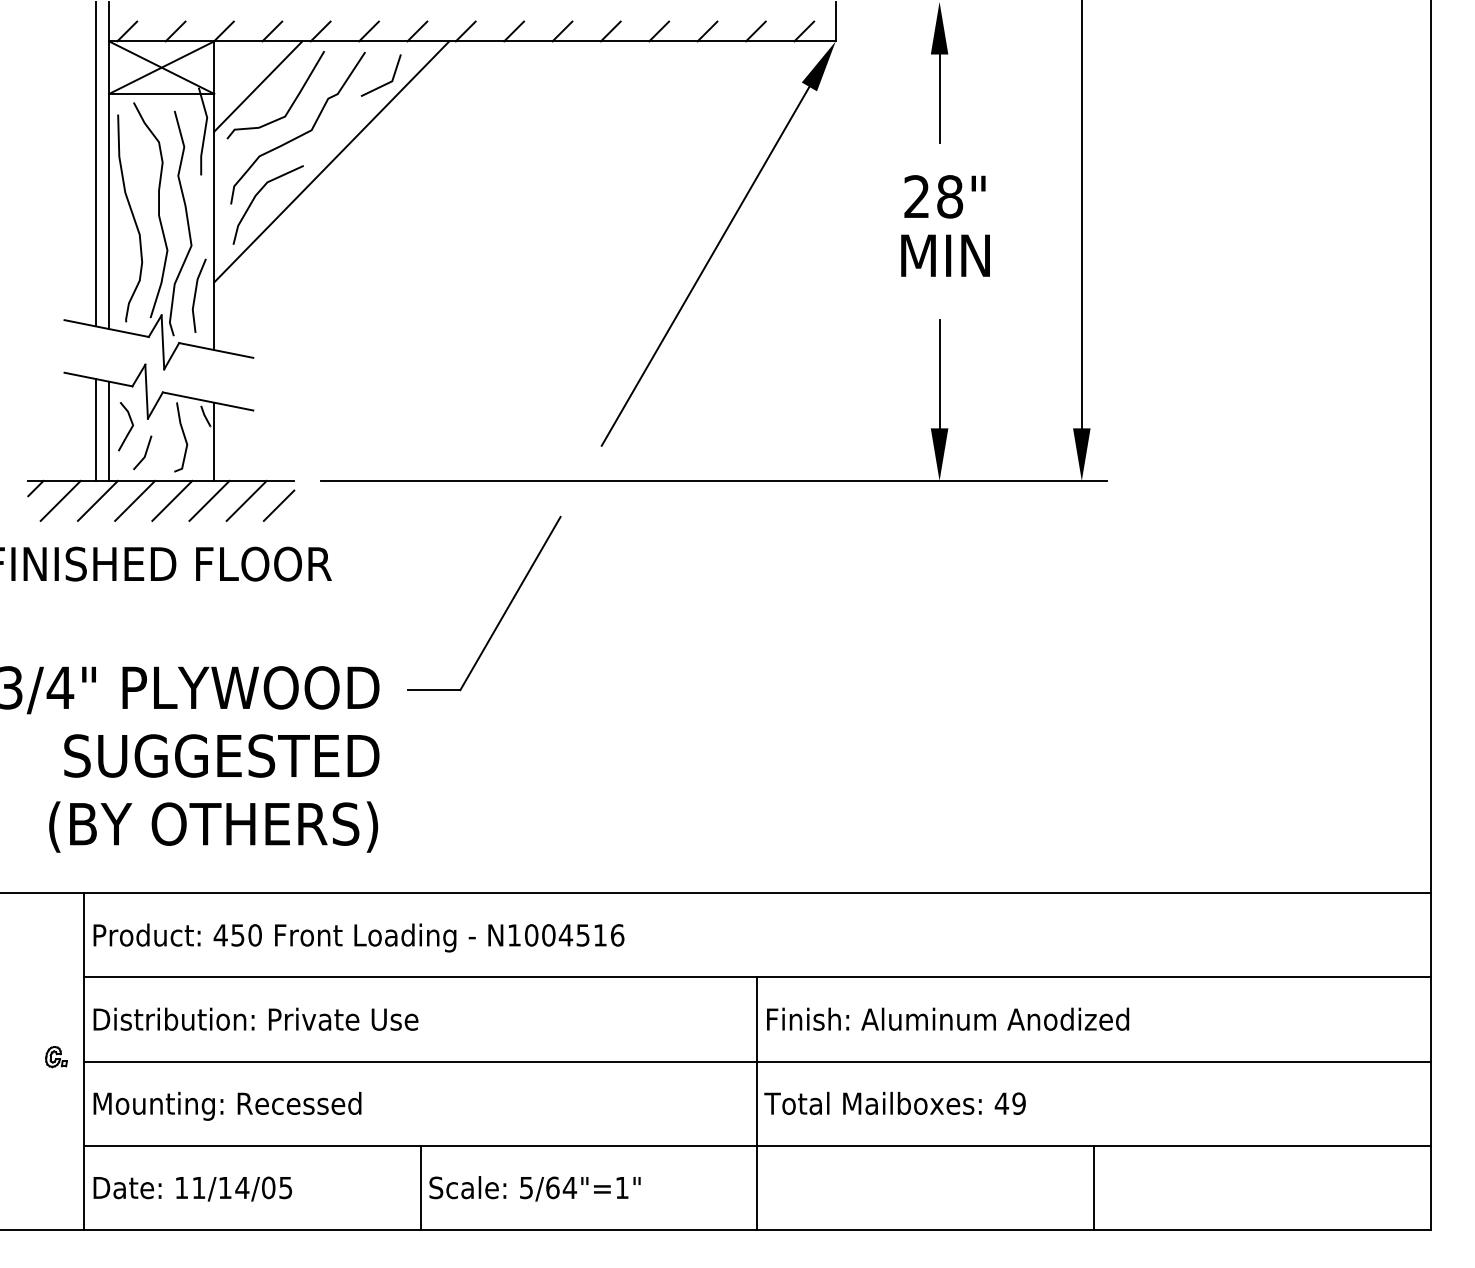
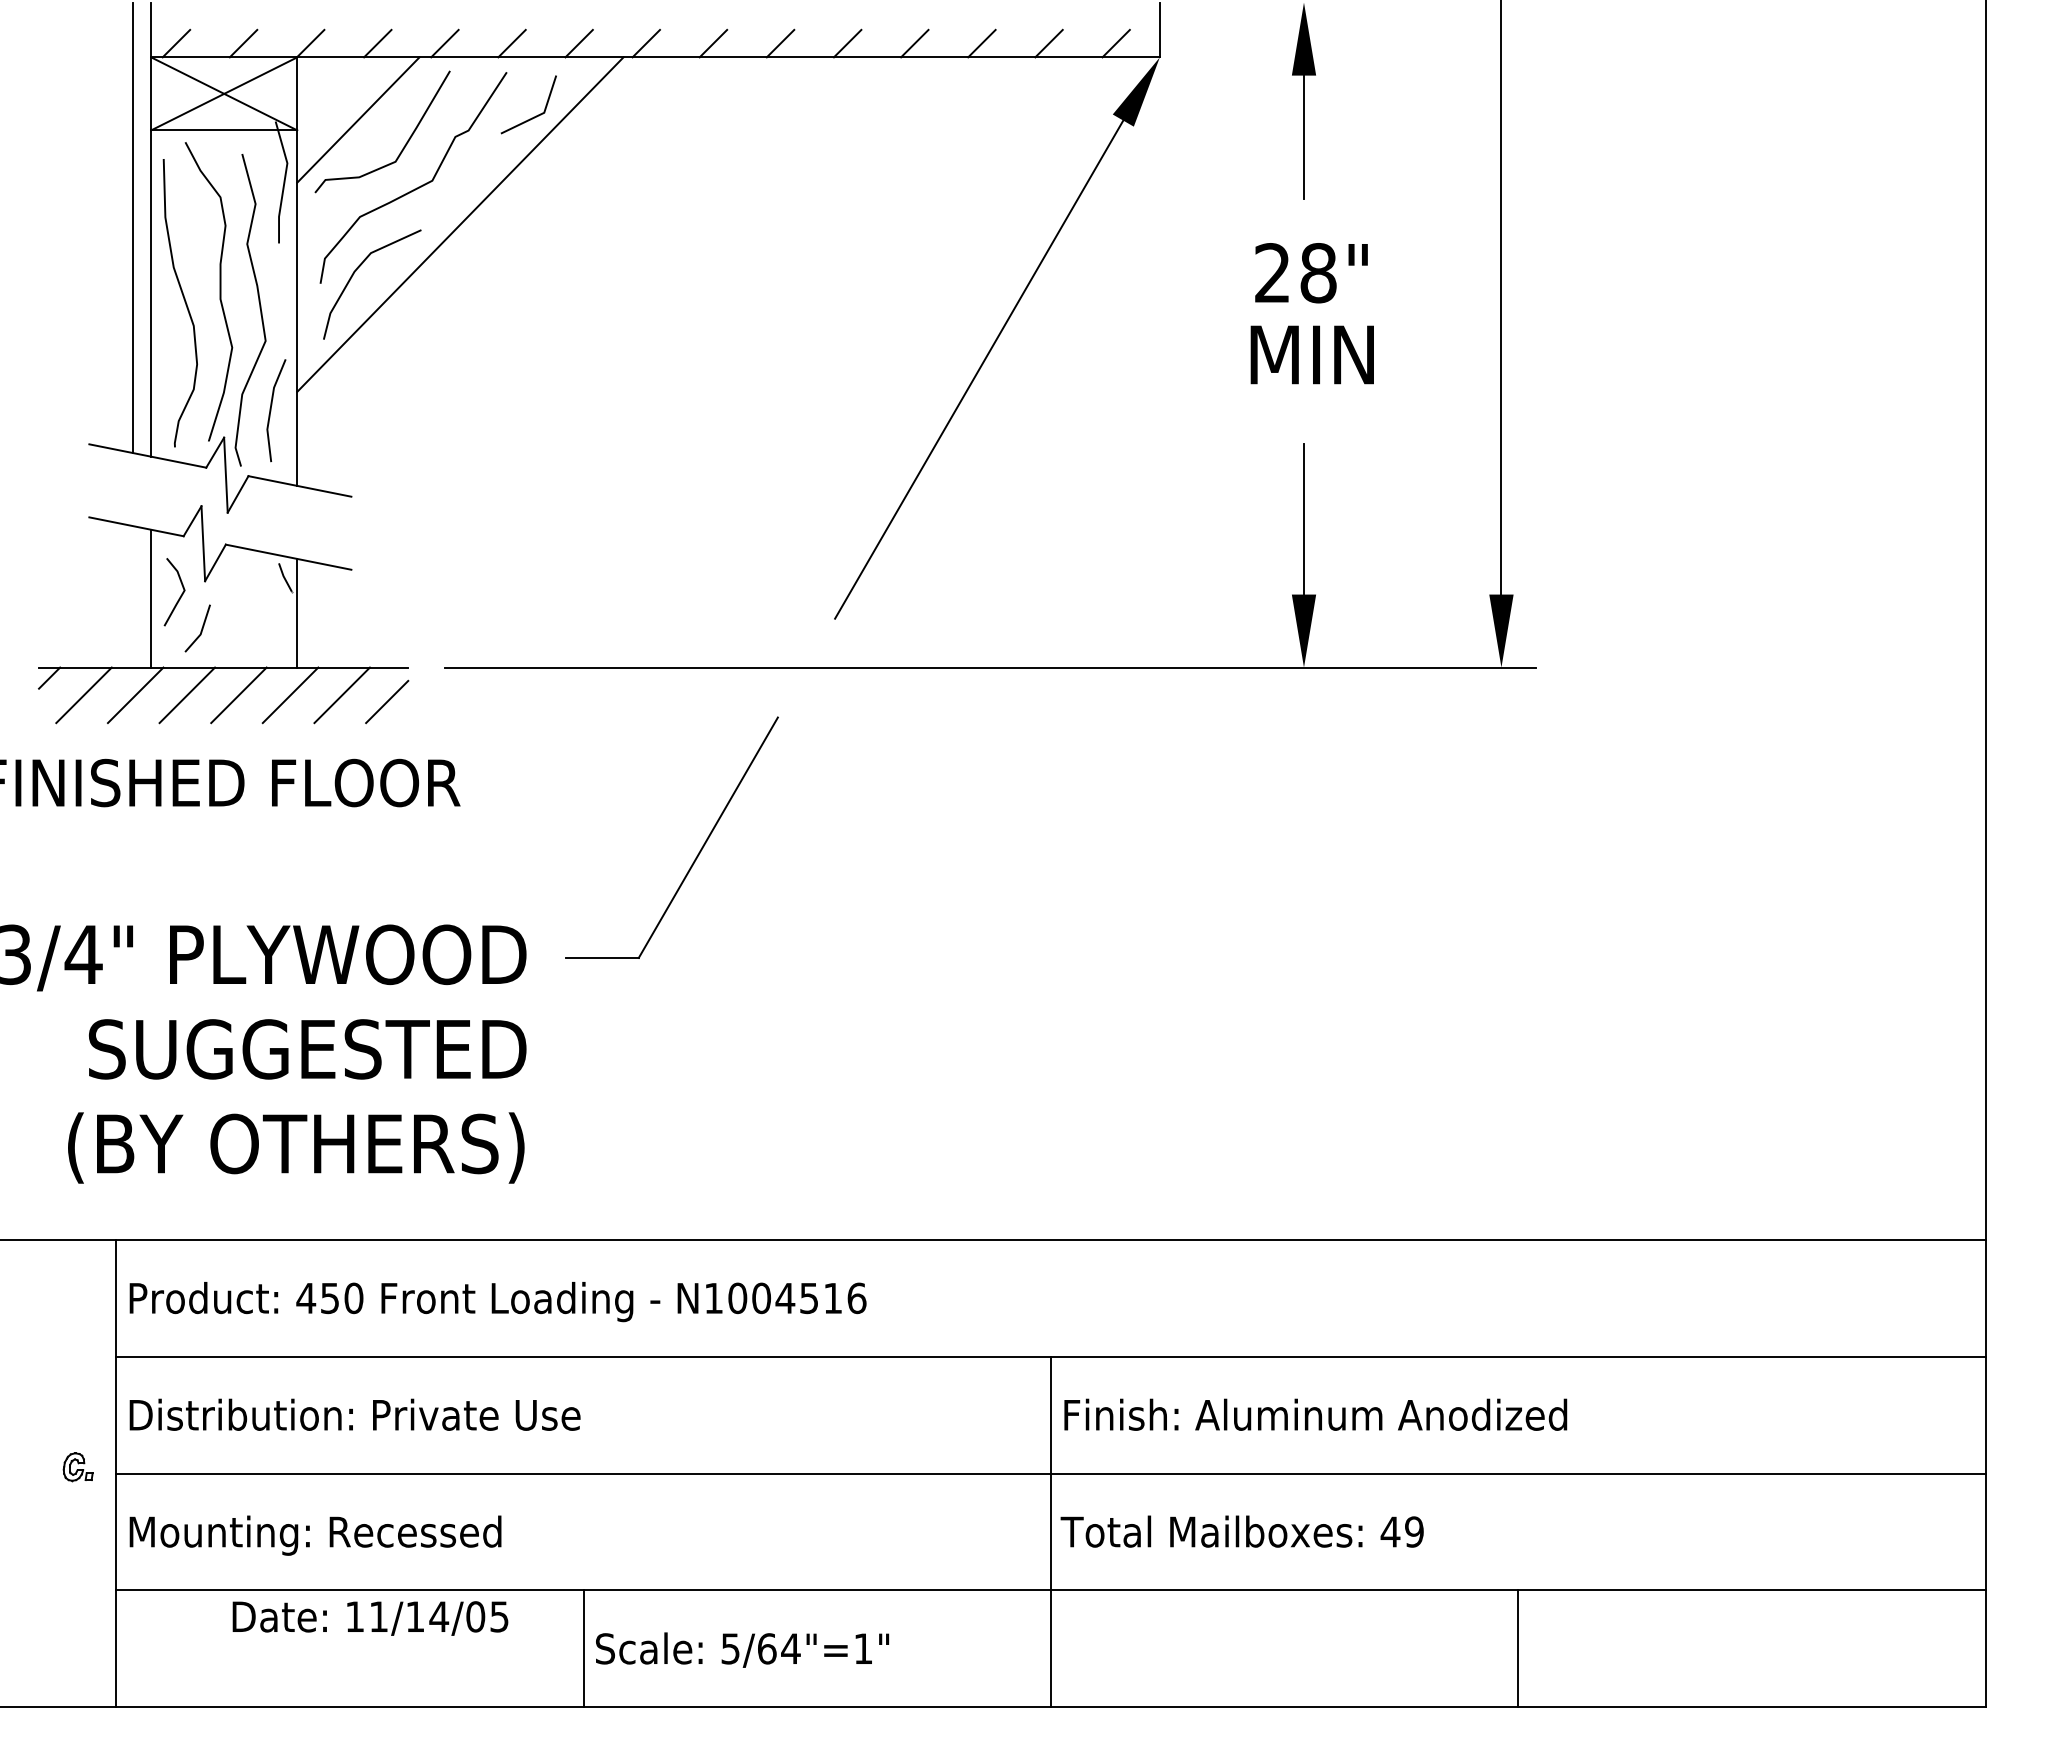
line: (95, 429) -> (132, 596), removed
curve: (183, 435) -> (254, 604), removed
text: (192, 1189) -> (370, 1618), moved

